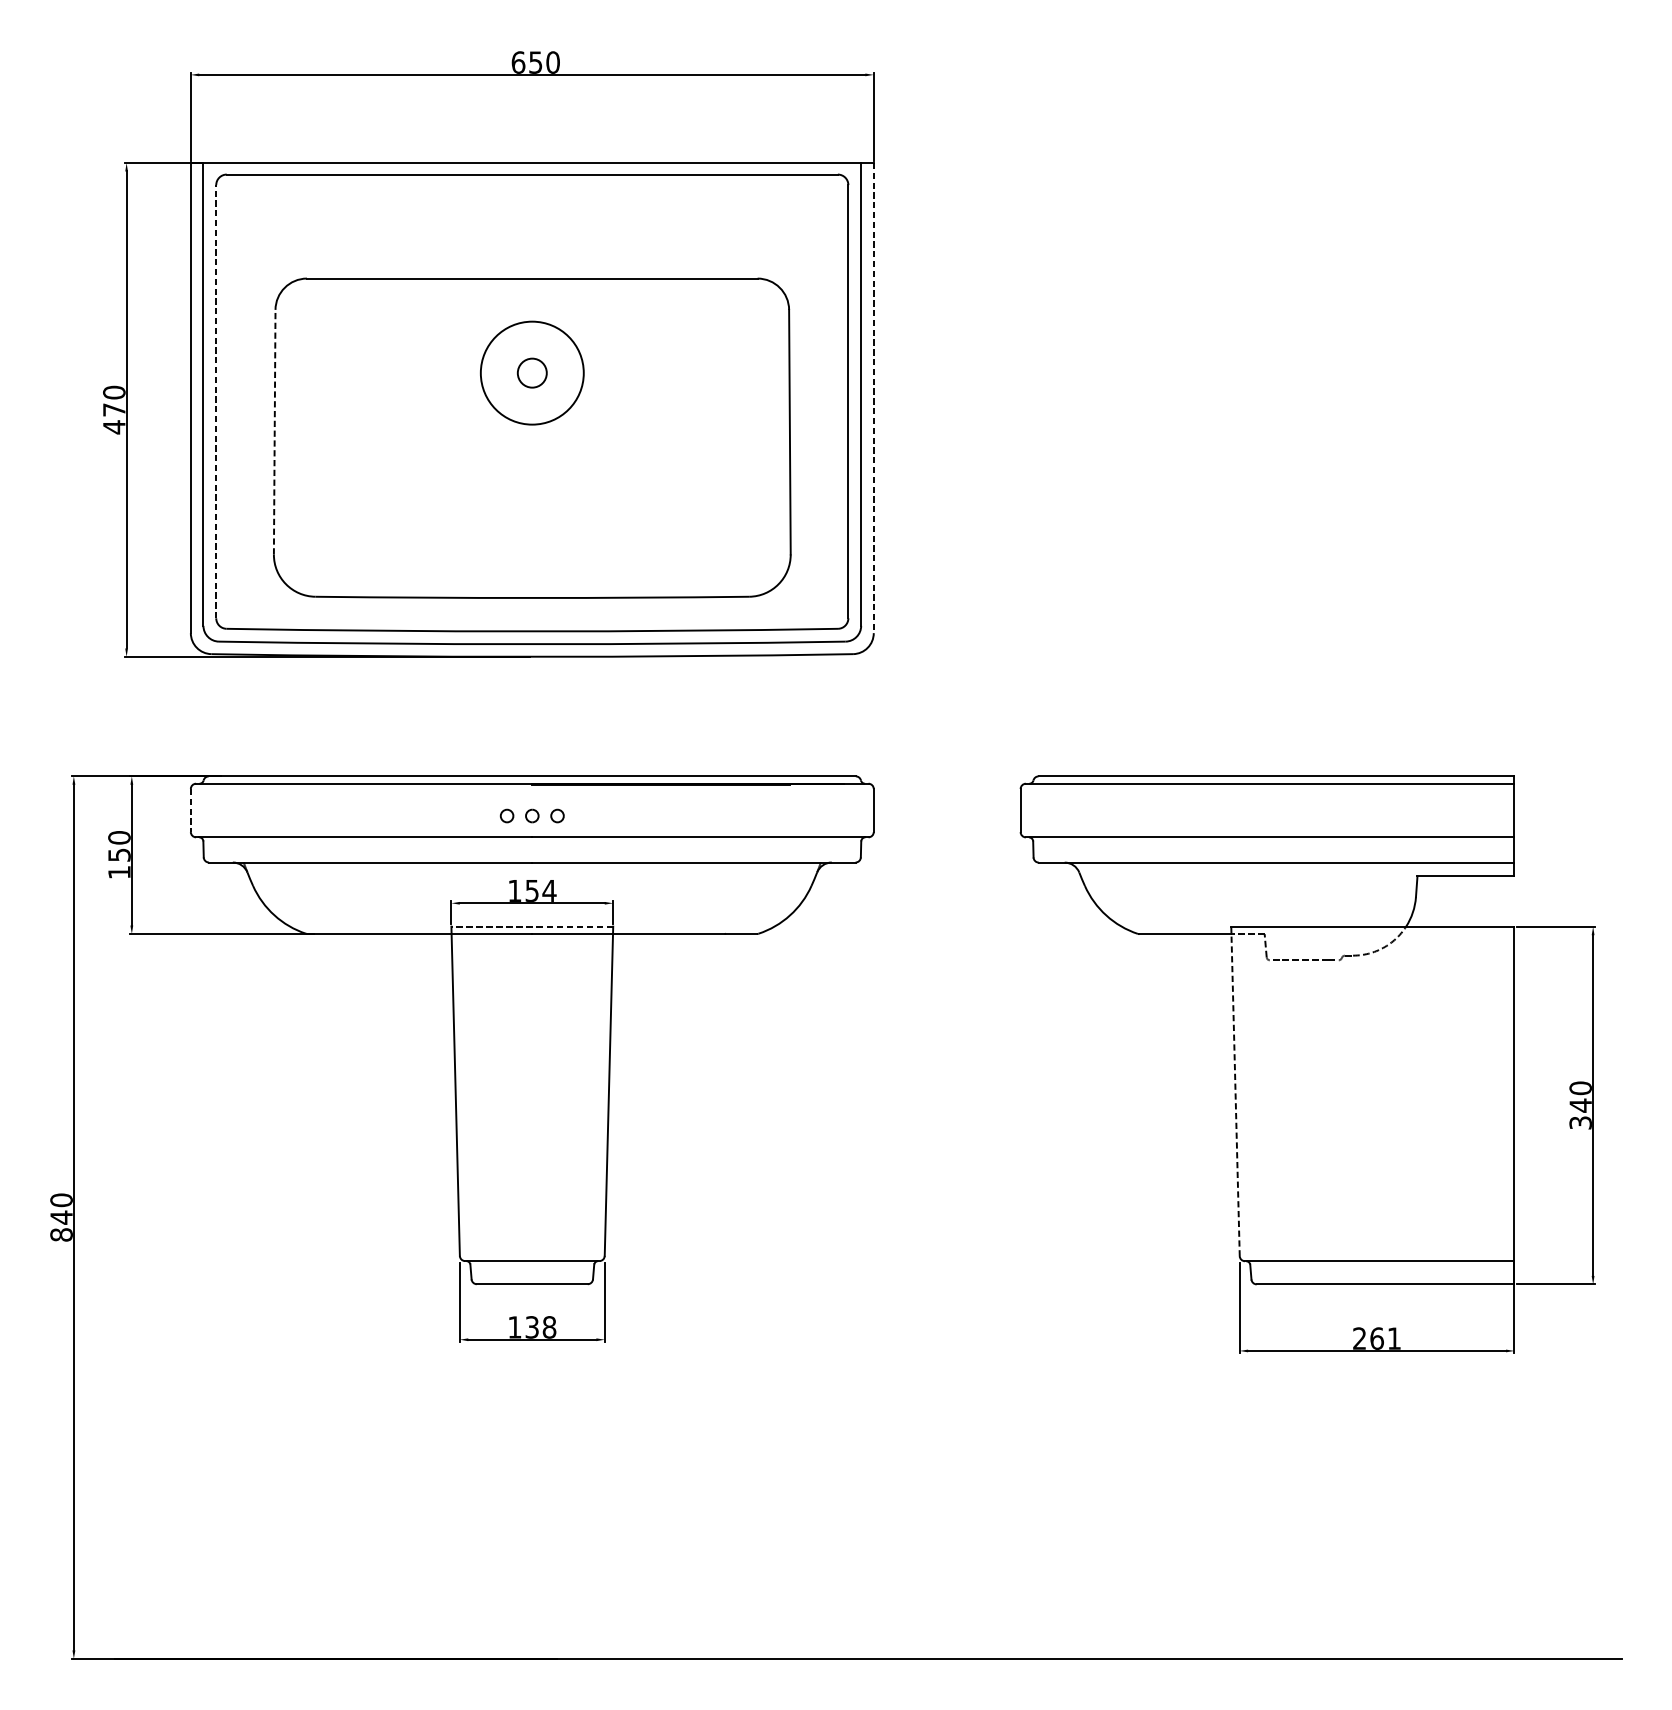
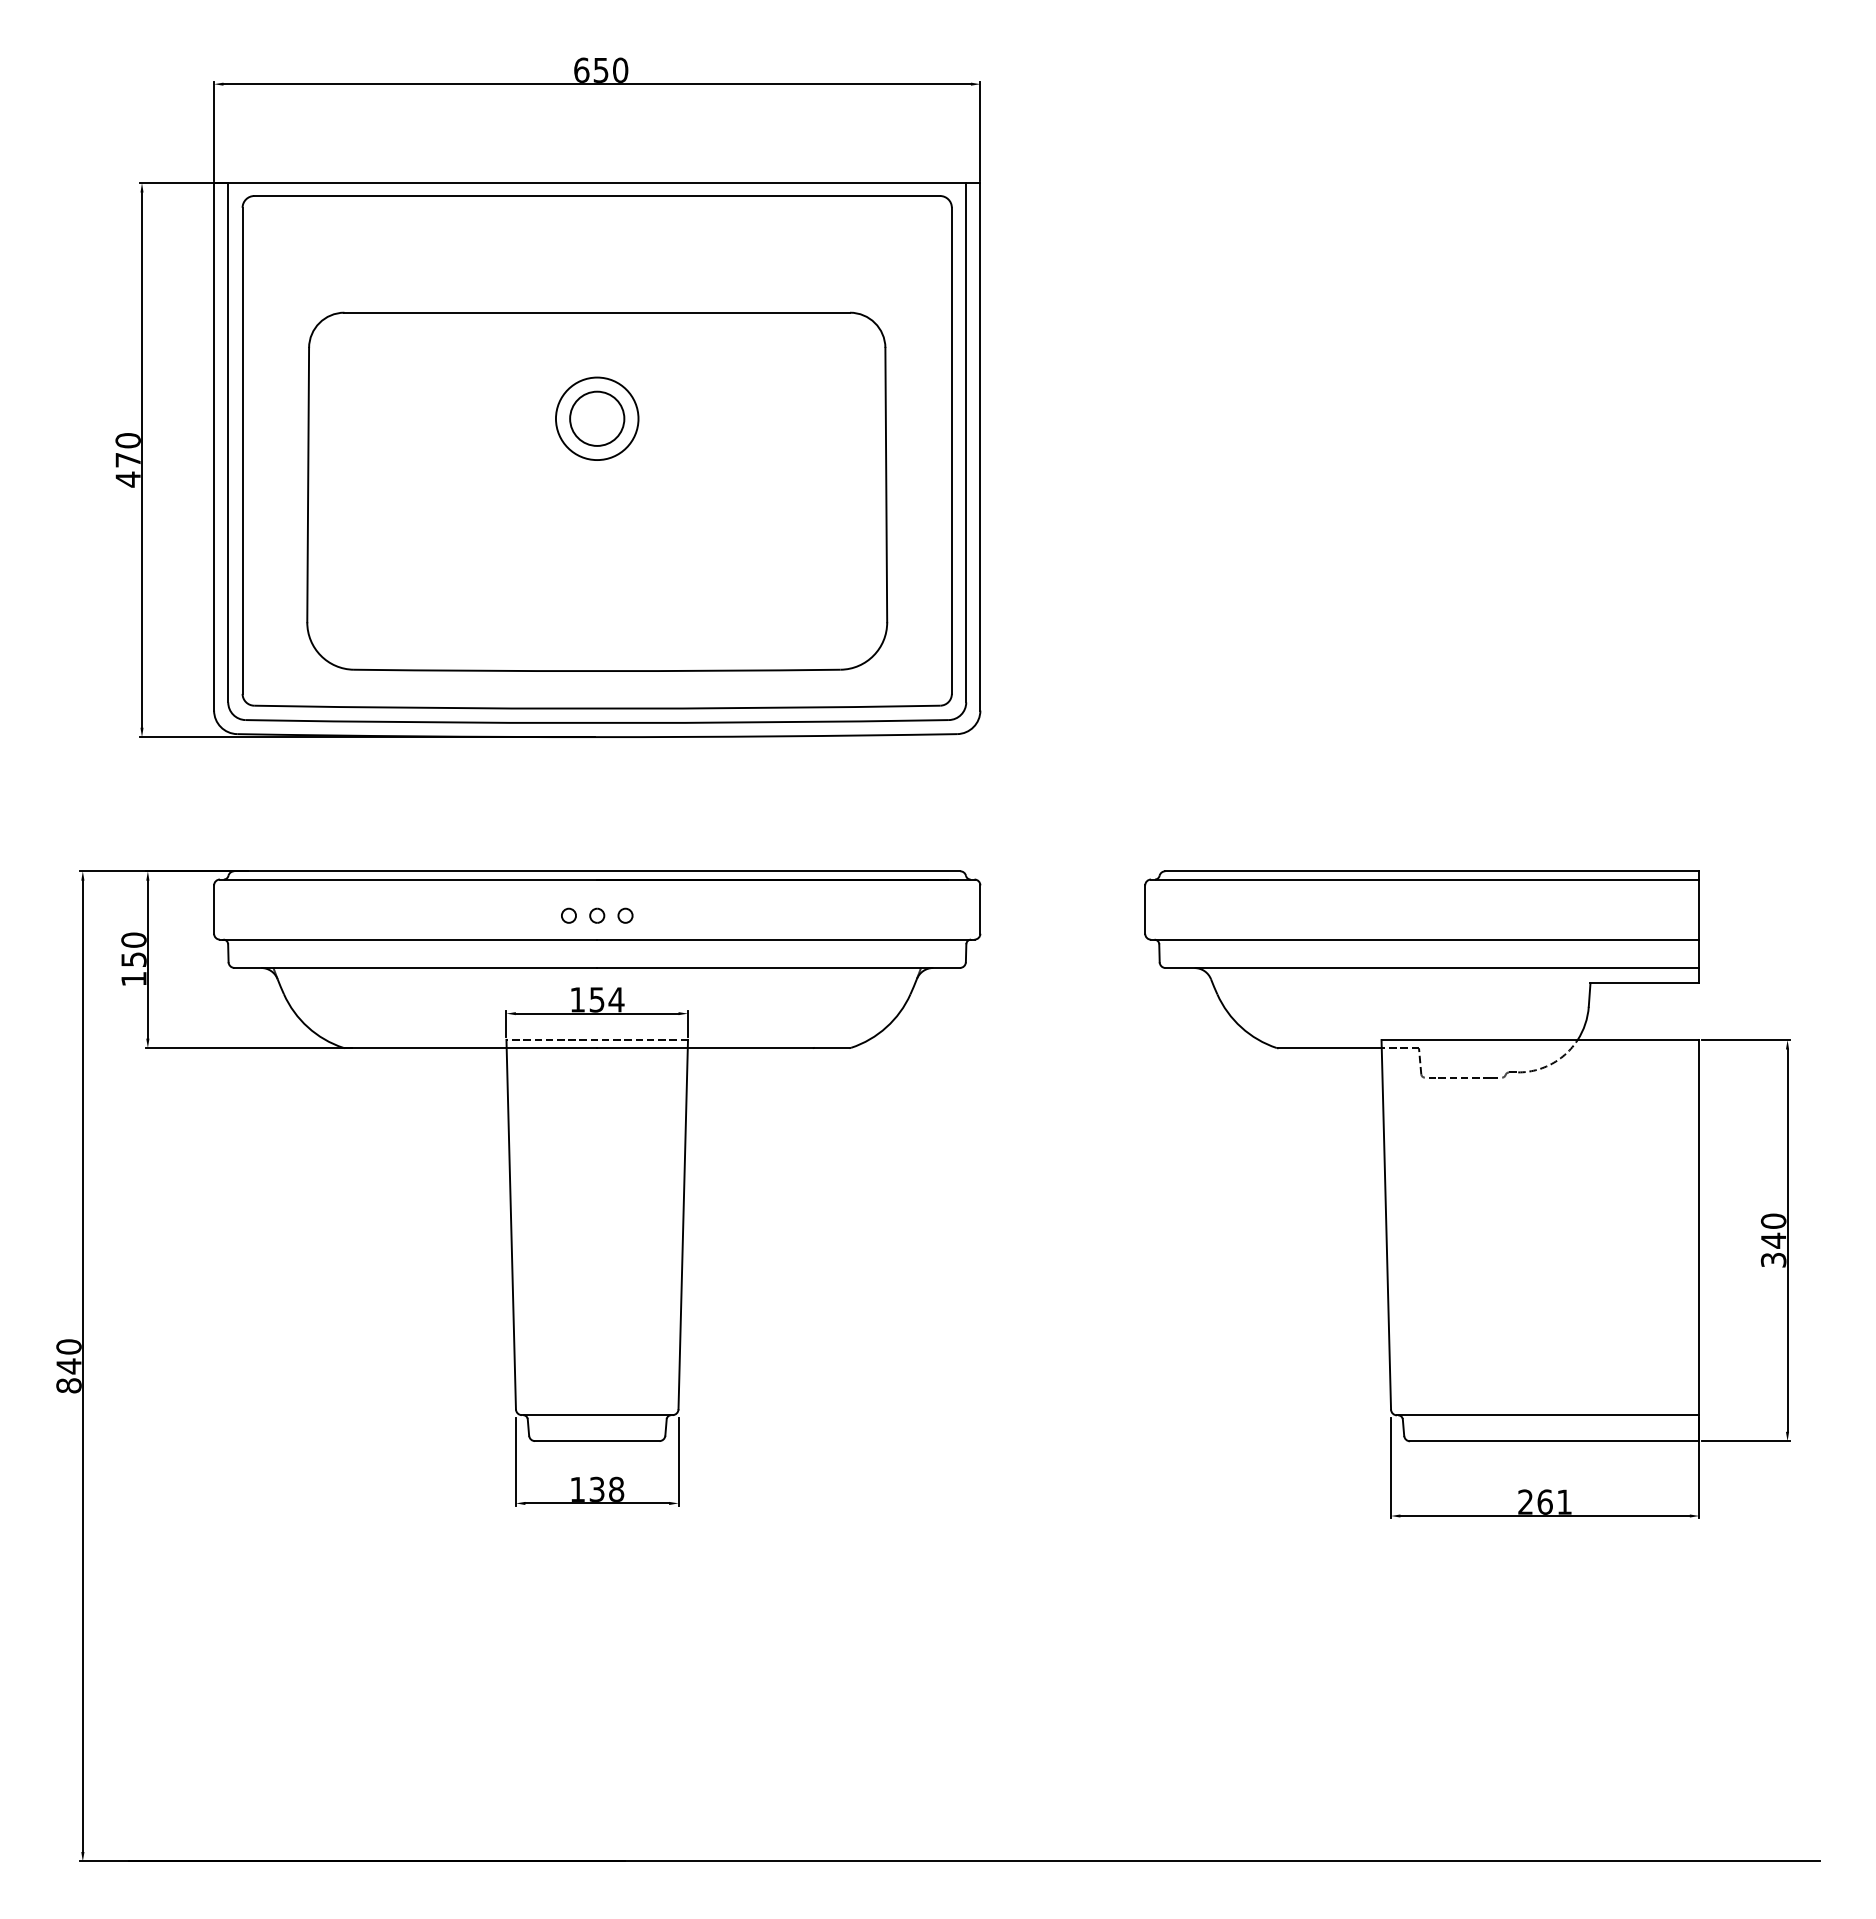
circle: (531, 372) -> (596, 418), size x0.71
circle: (532, 372) -> (597, 418), size x1.67
line: (873, 397) -> (980, 446), dashed -> solid
line: (216, 401) -> (242, 450), dashed -> solid
line: (274, 431) -> (308, 484), dashed -> solid
line: (191, 811) -> (214, 910), dashed -> solid
line: (1235, 1091) -> (1386, 1224), dashed -> solid

